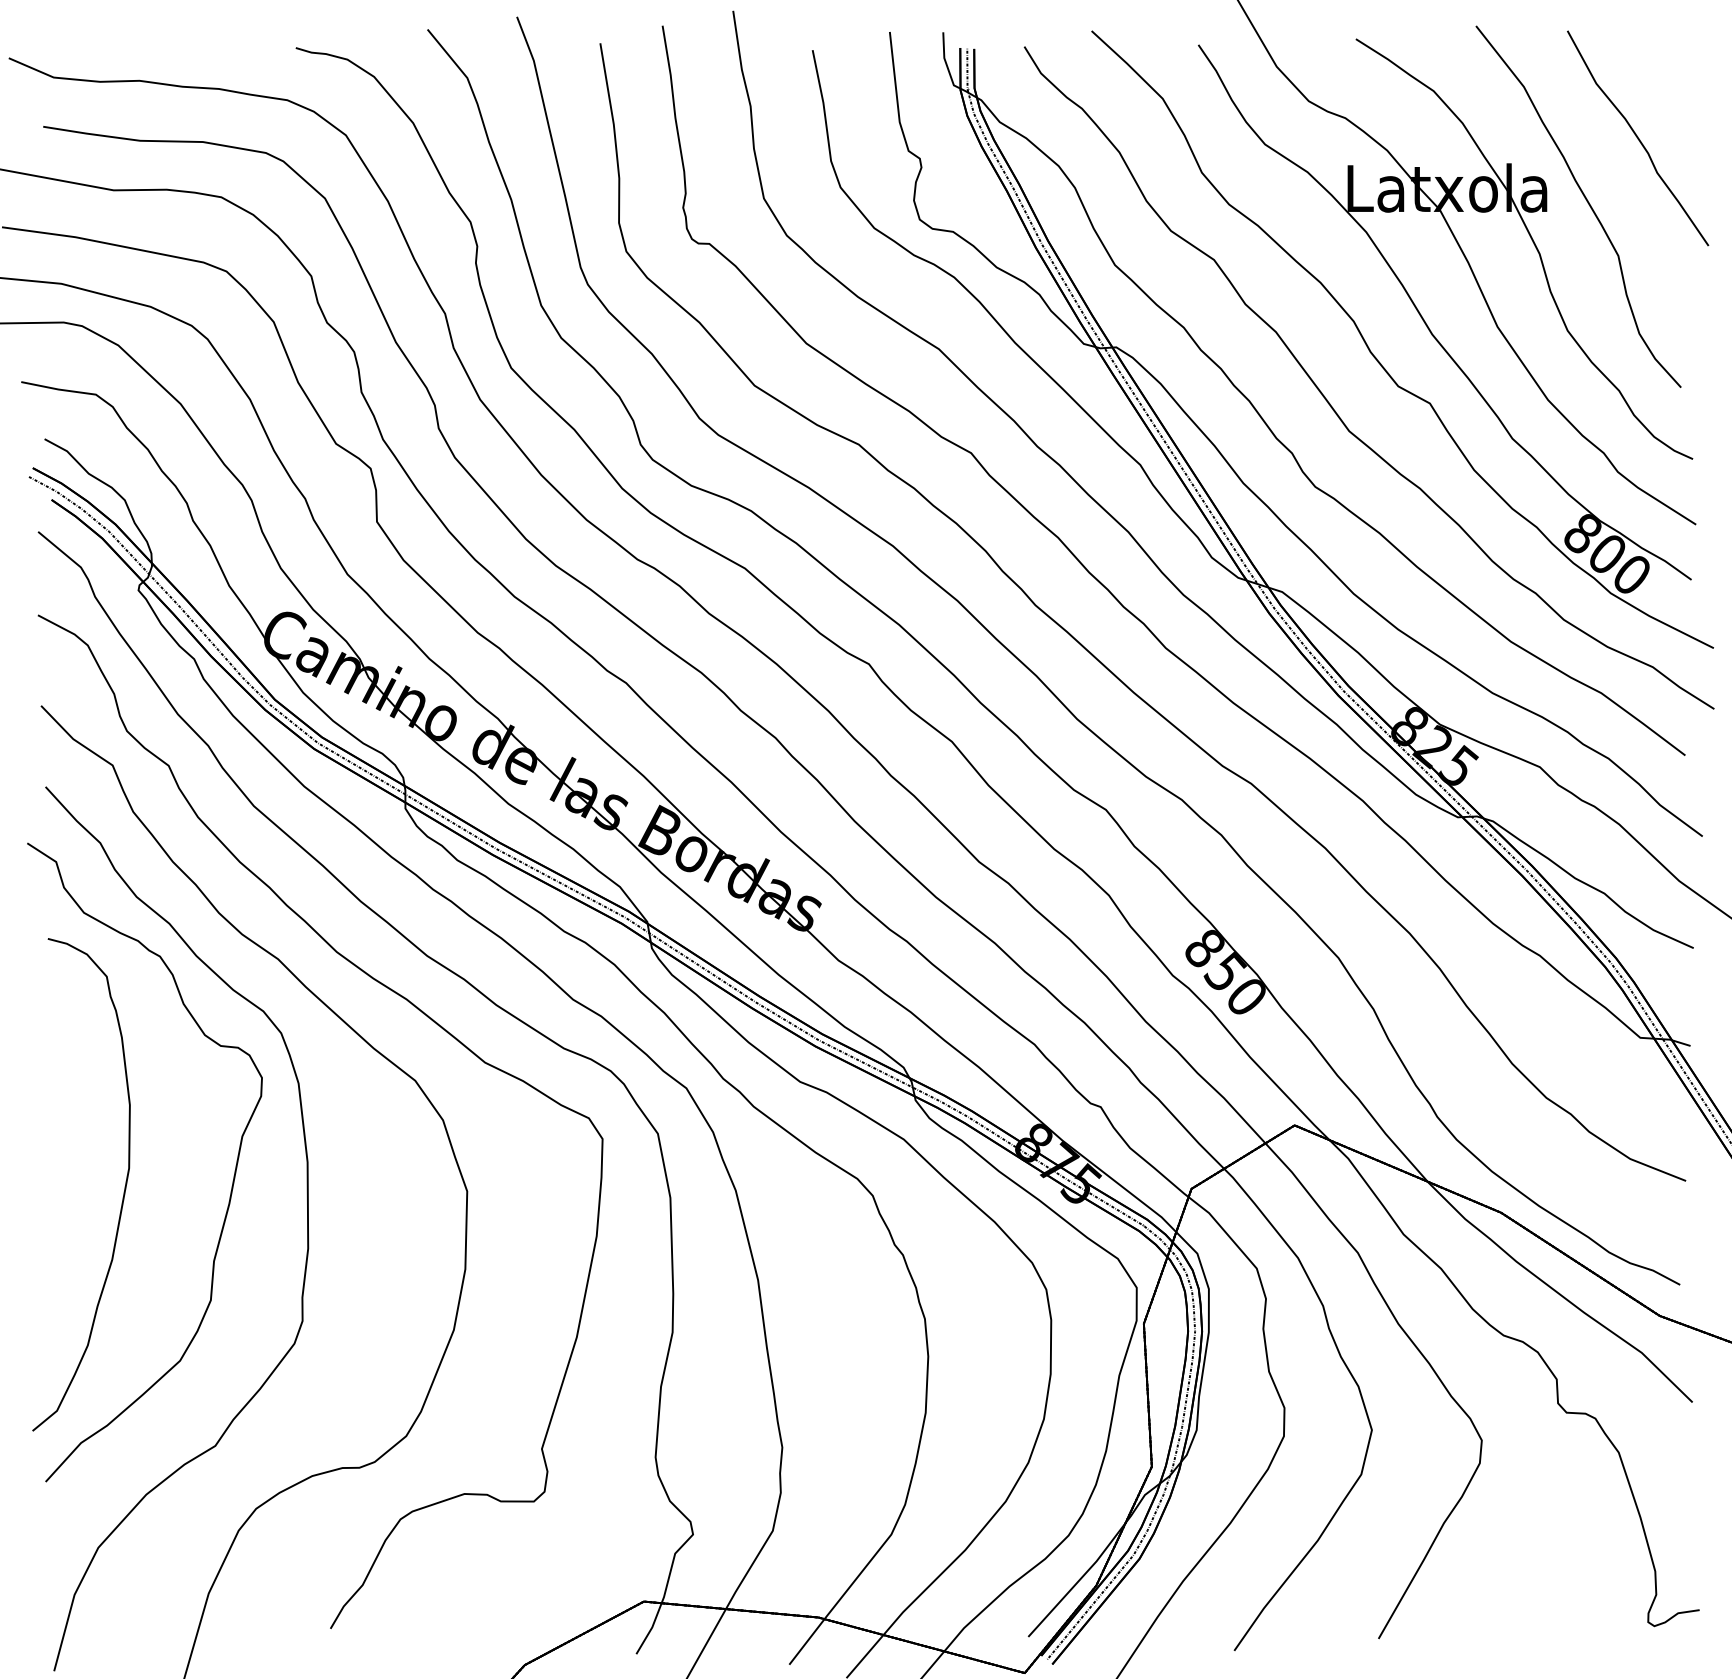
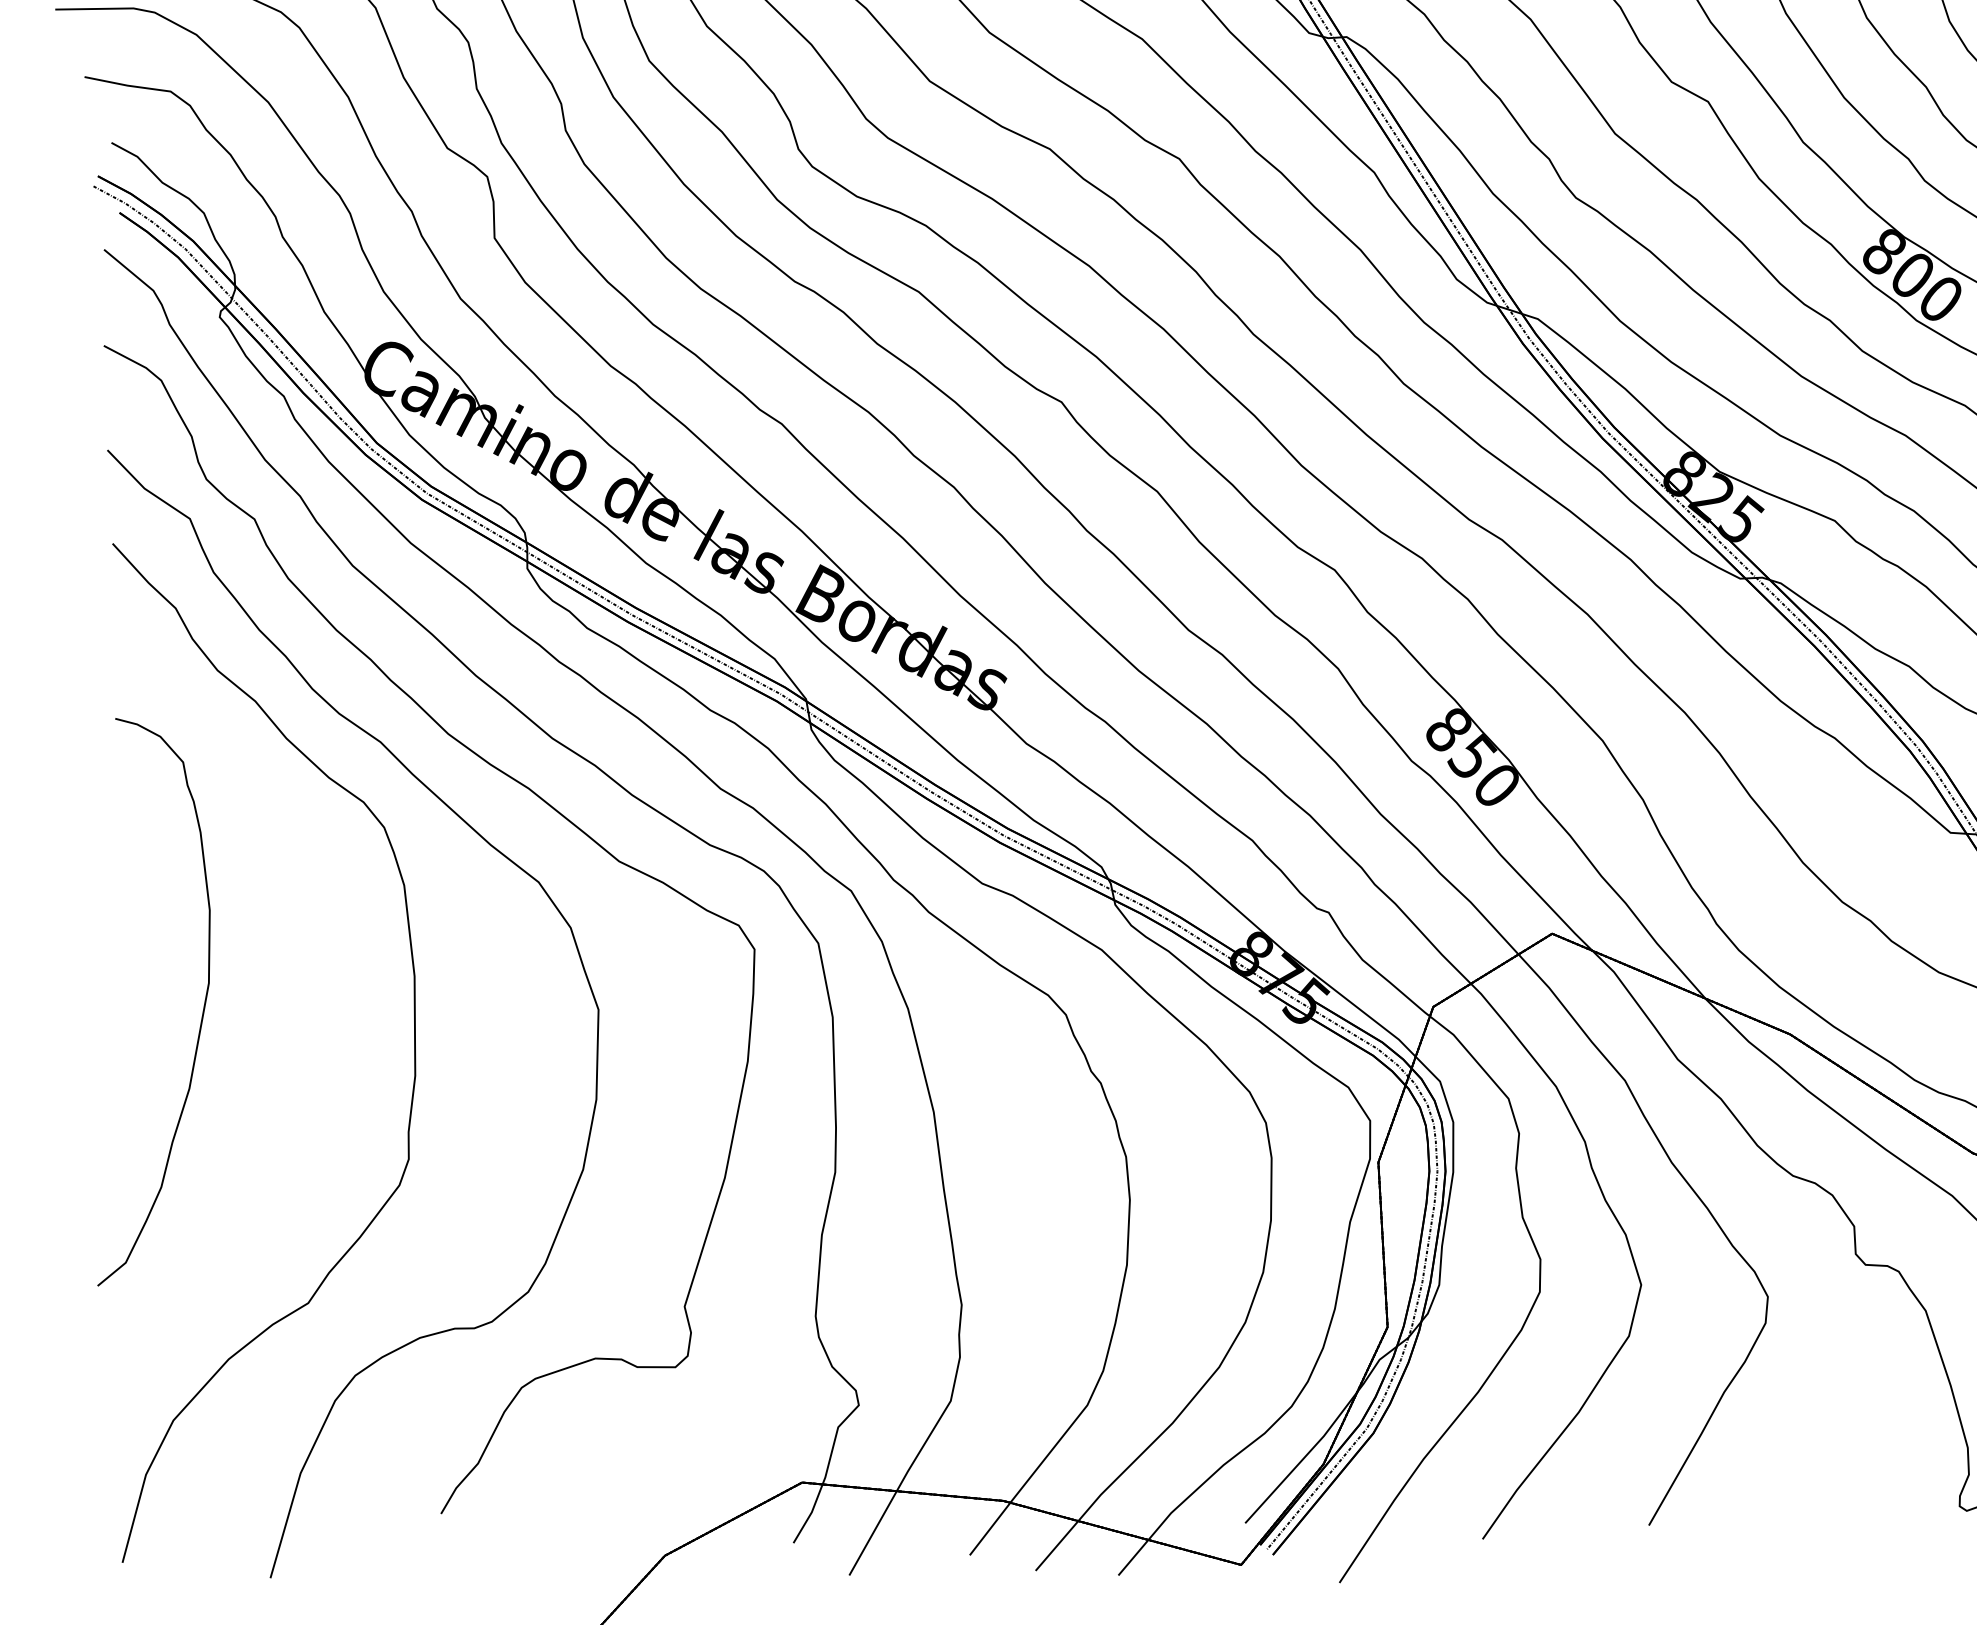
curve: (233, 1175) -> (329, 991), removed

